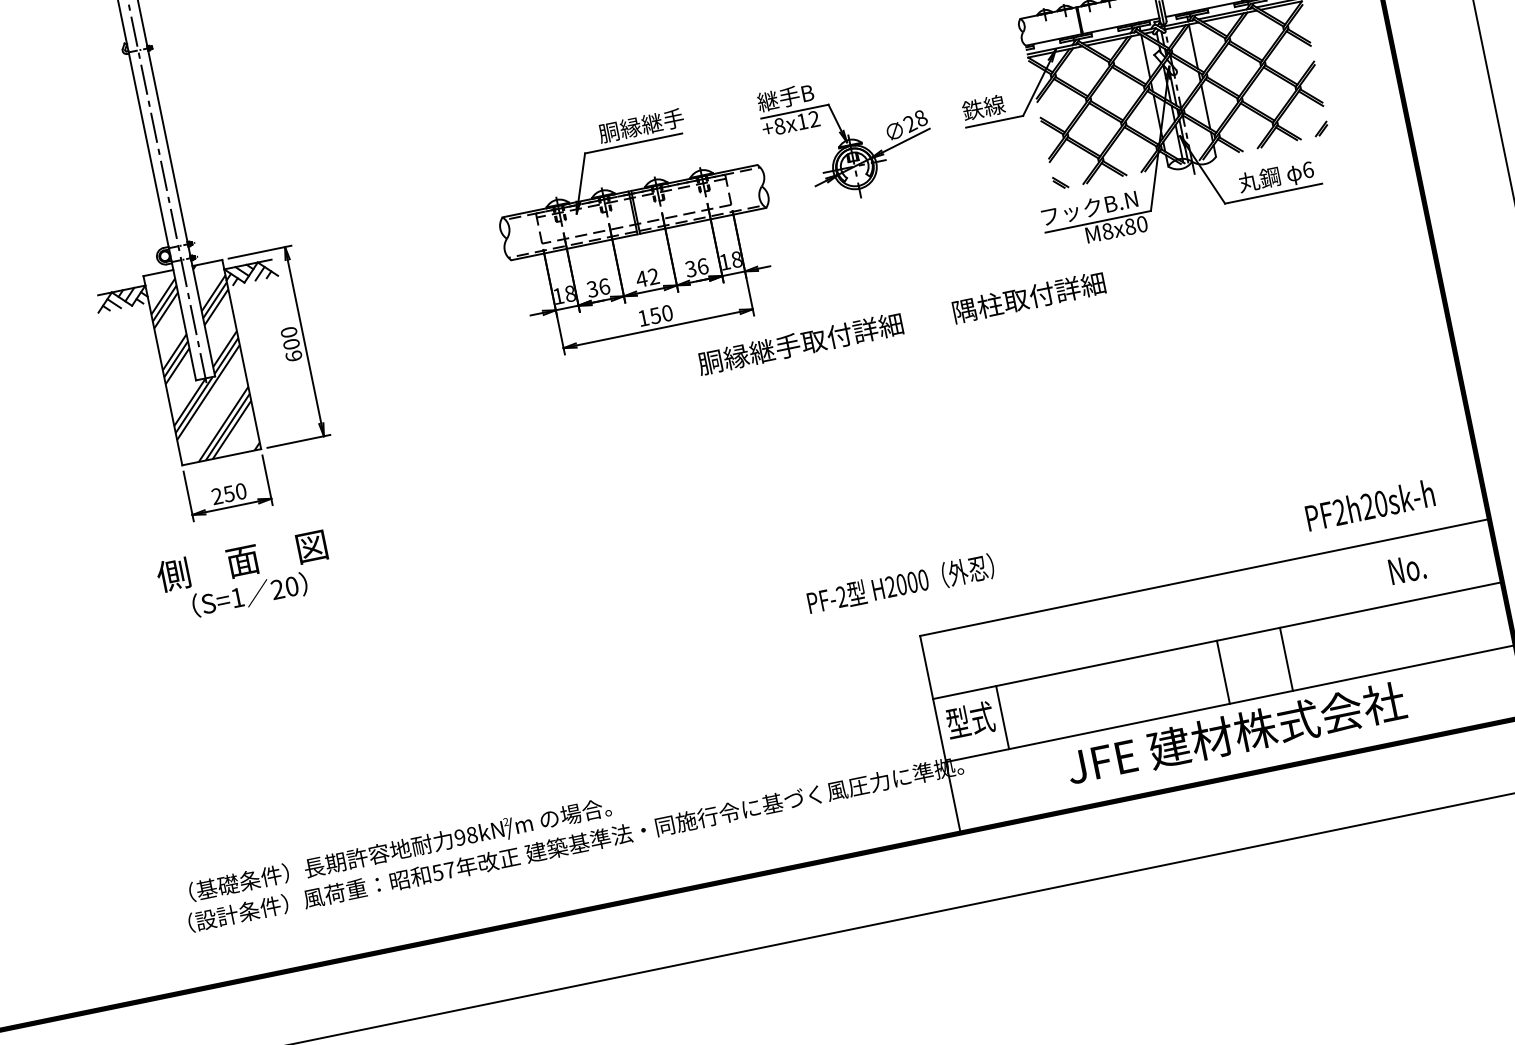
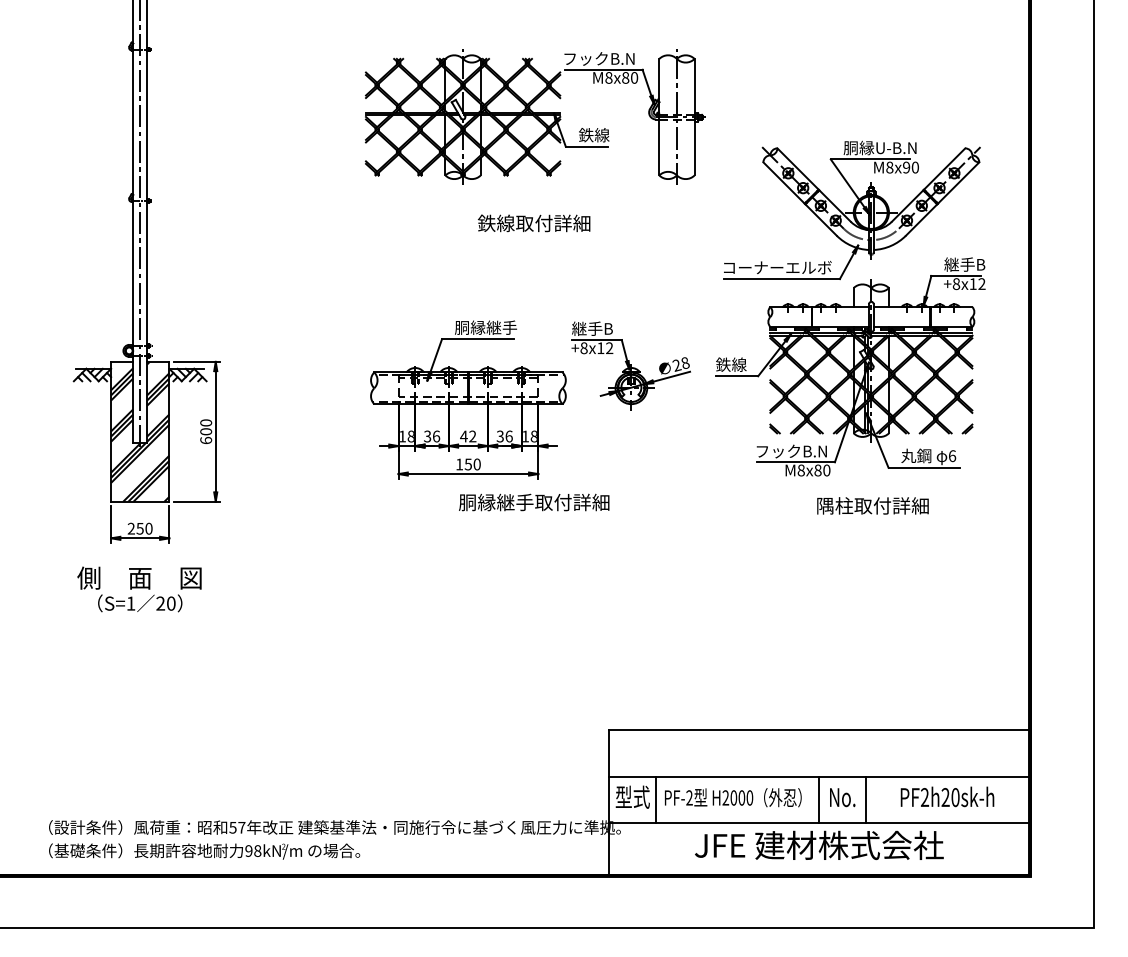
text: (1028, 297) -> (872, 505), moved
text: (801, 343) -> (534, 502), moved
text: (1369, 504) -> (947, 796), moved
text: (1407, 569) -> (842, 797), moved
text: (901, 584) -> (733, 797), moved
text: (400, 850) -> (204, 851), moved

